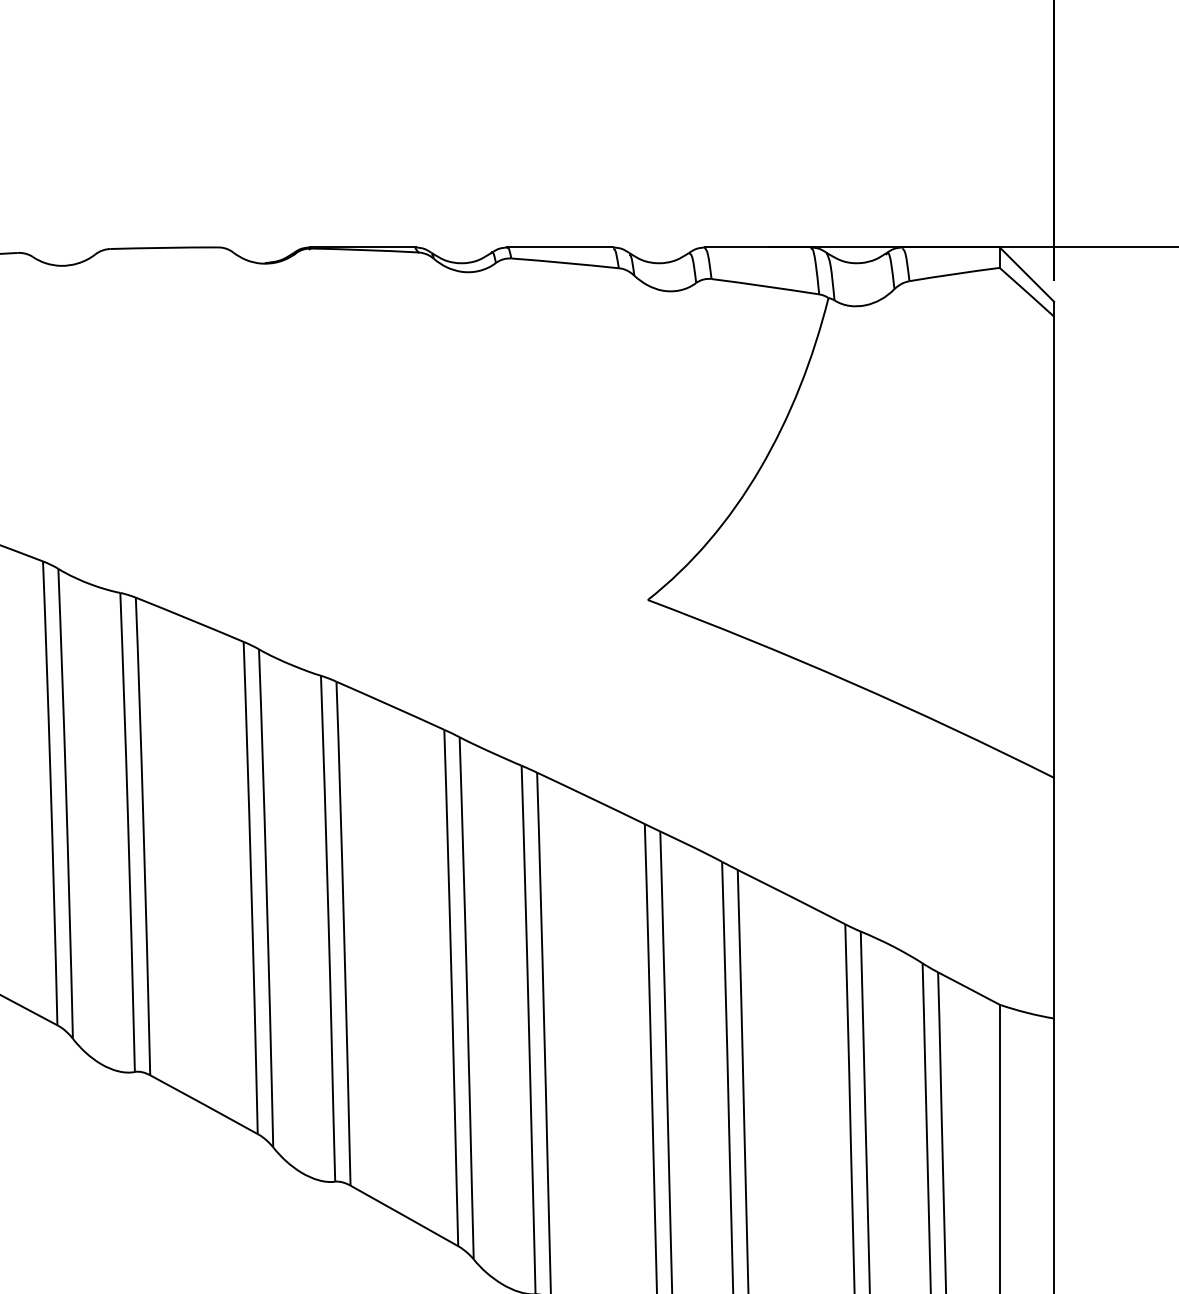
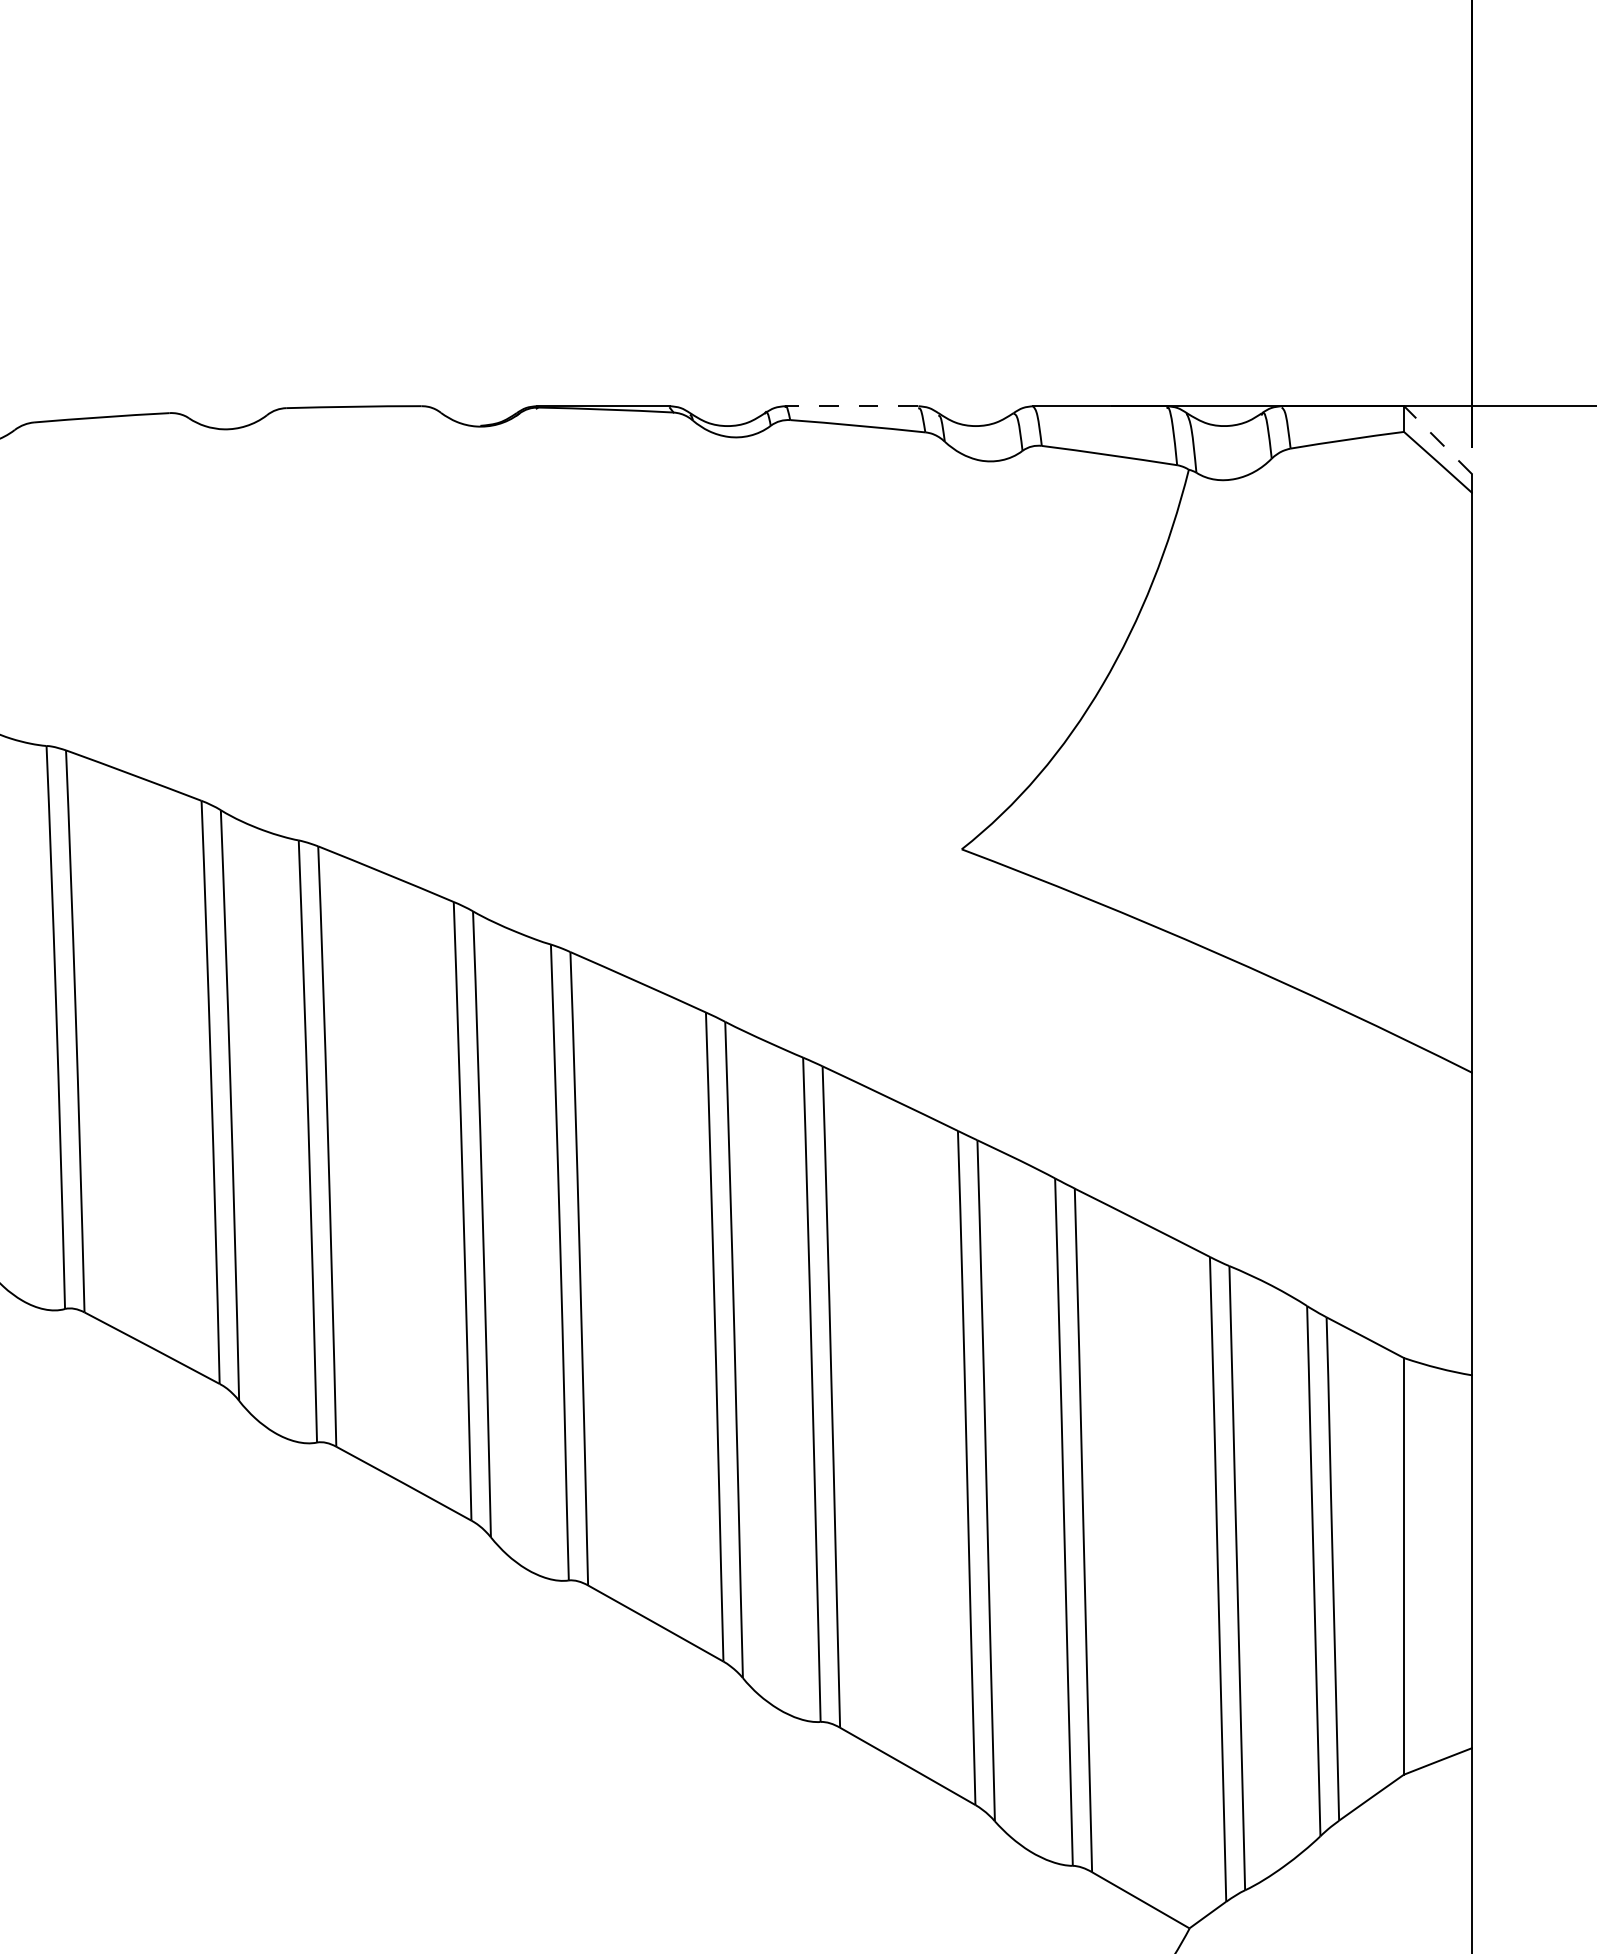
line: (560, 247) -> (851, 406), solid -> dashed
line: (1026, 274) -> (1437, 440), solid -> dashed

